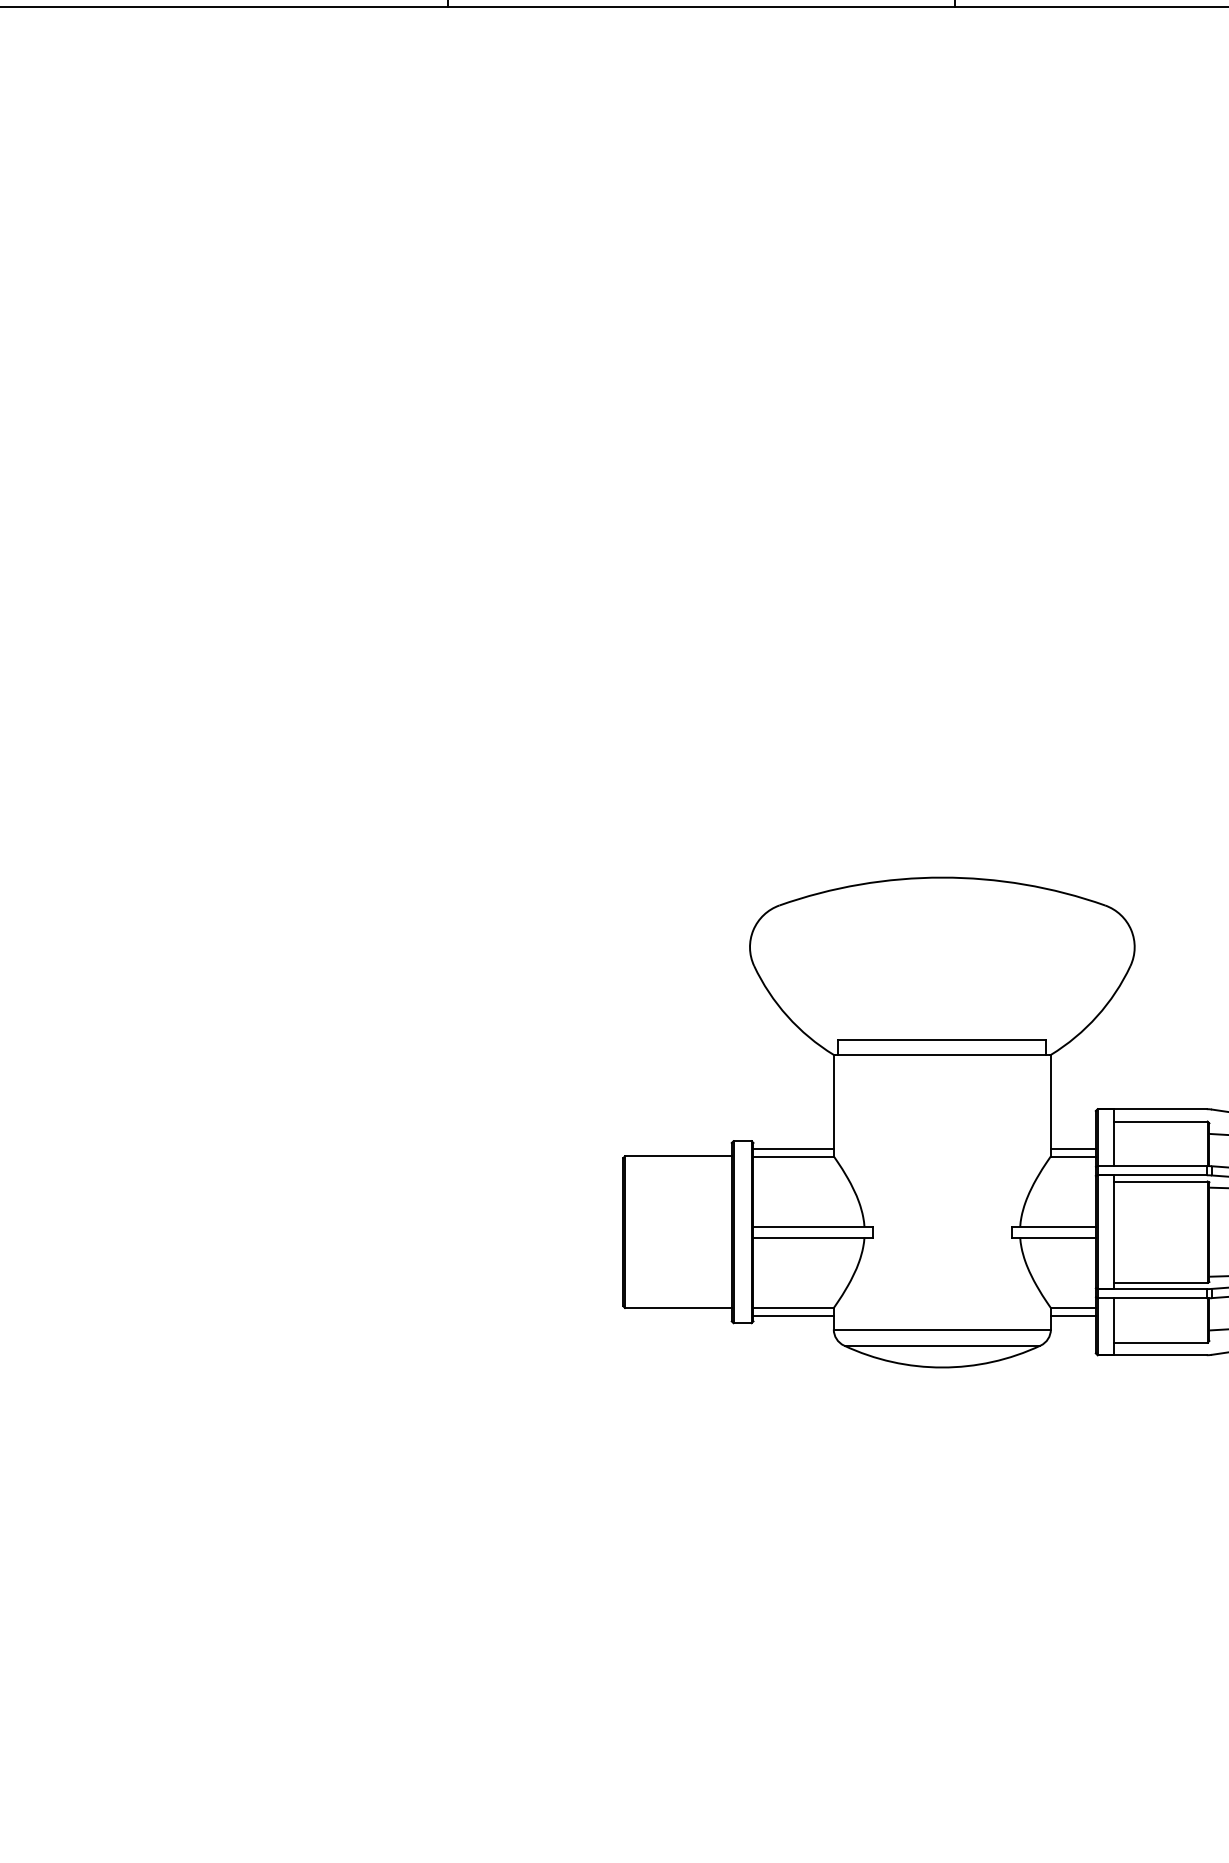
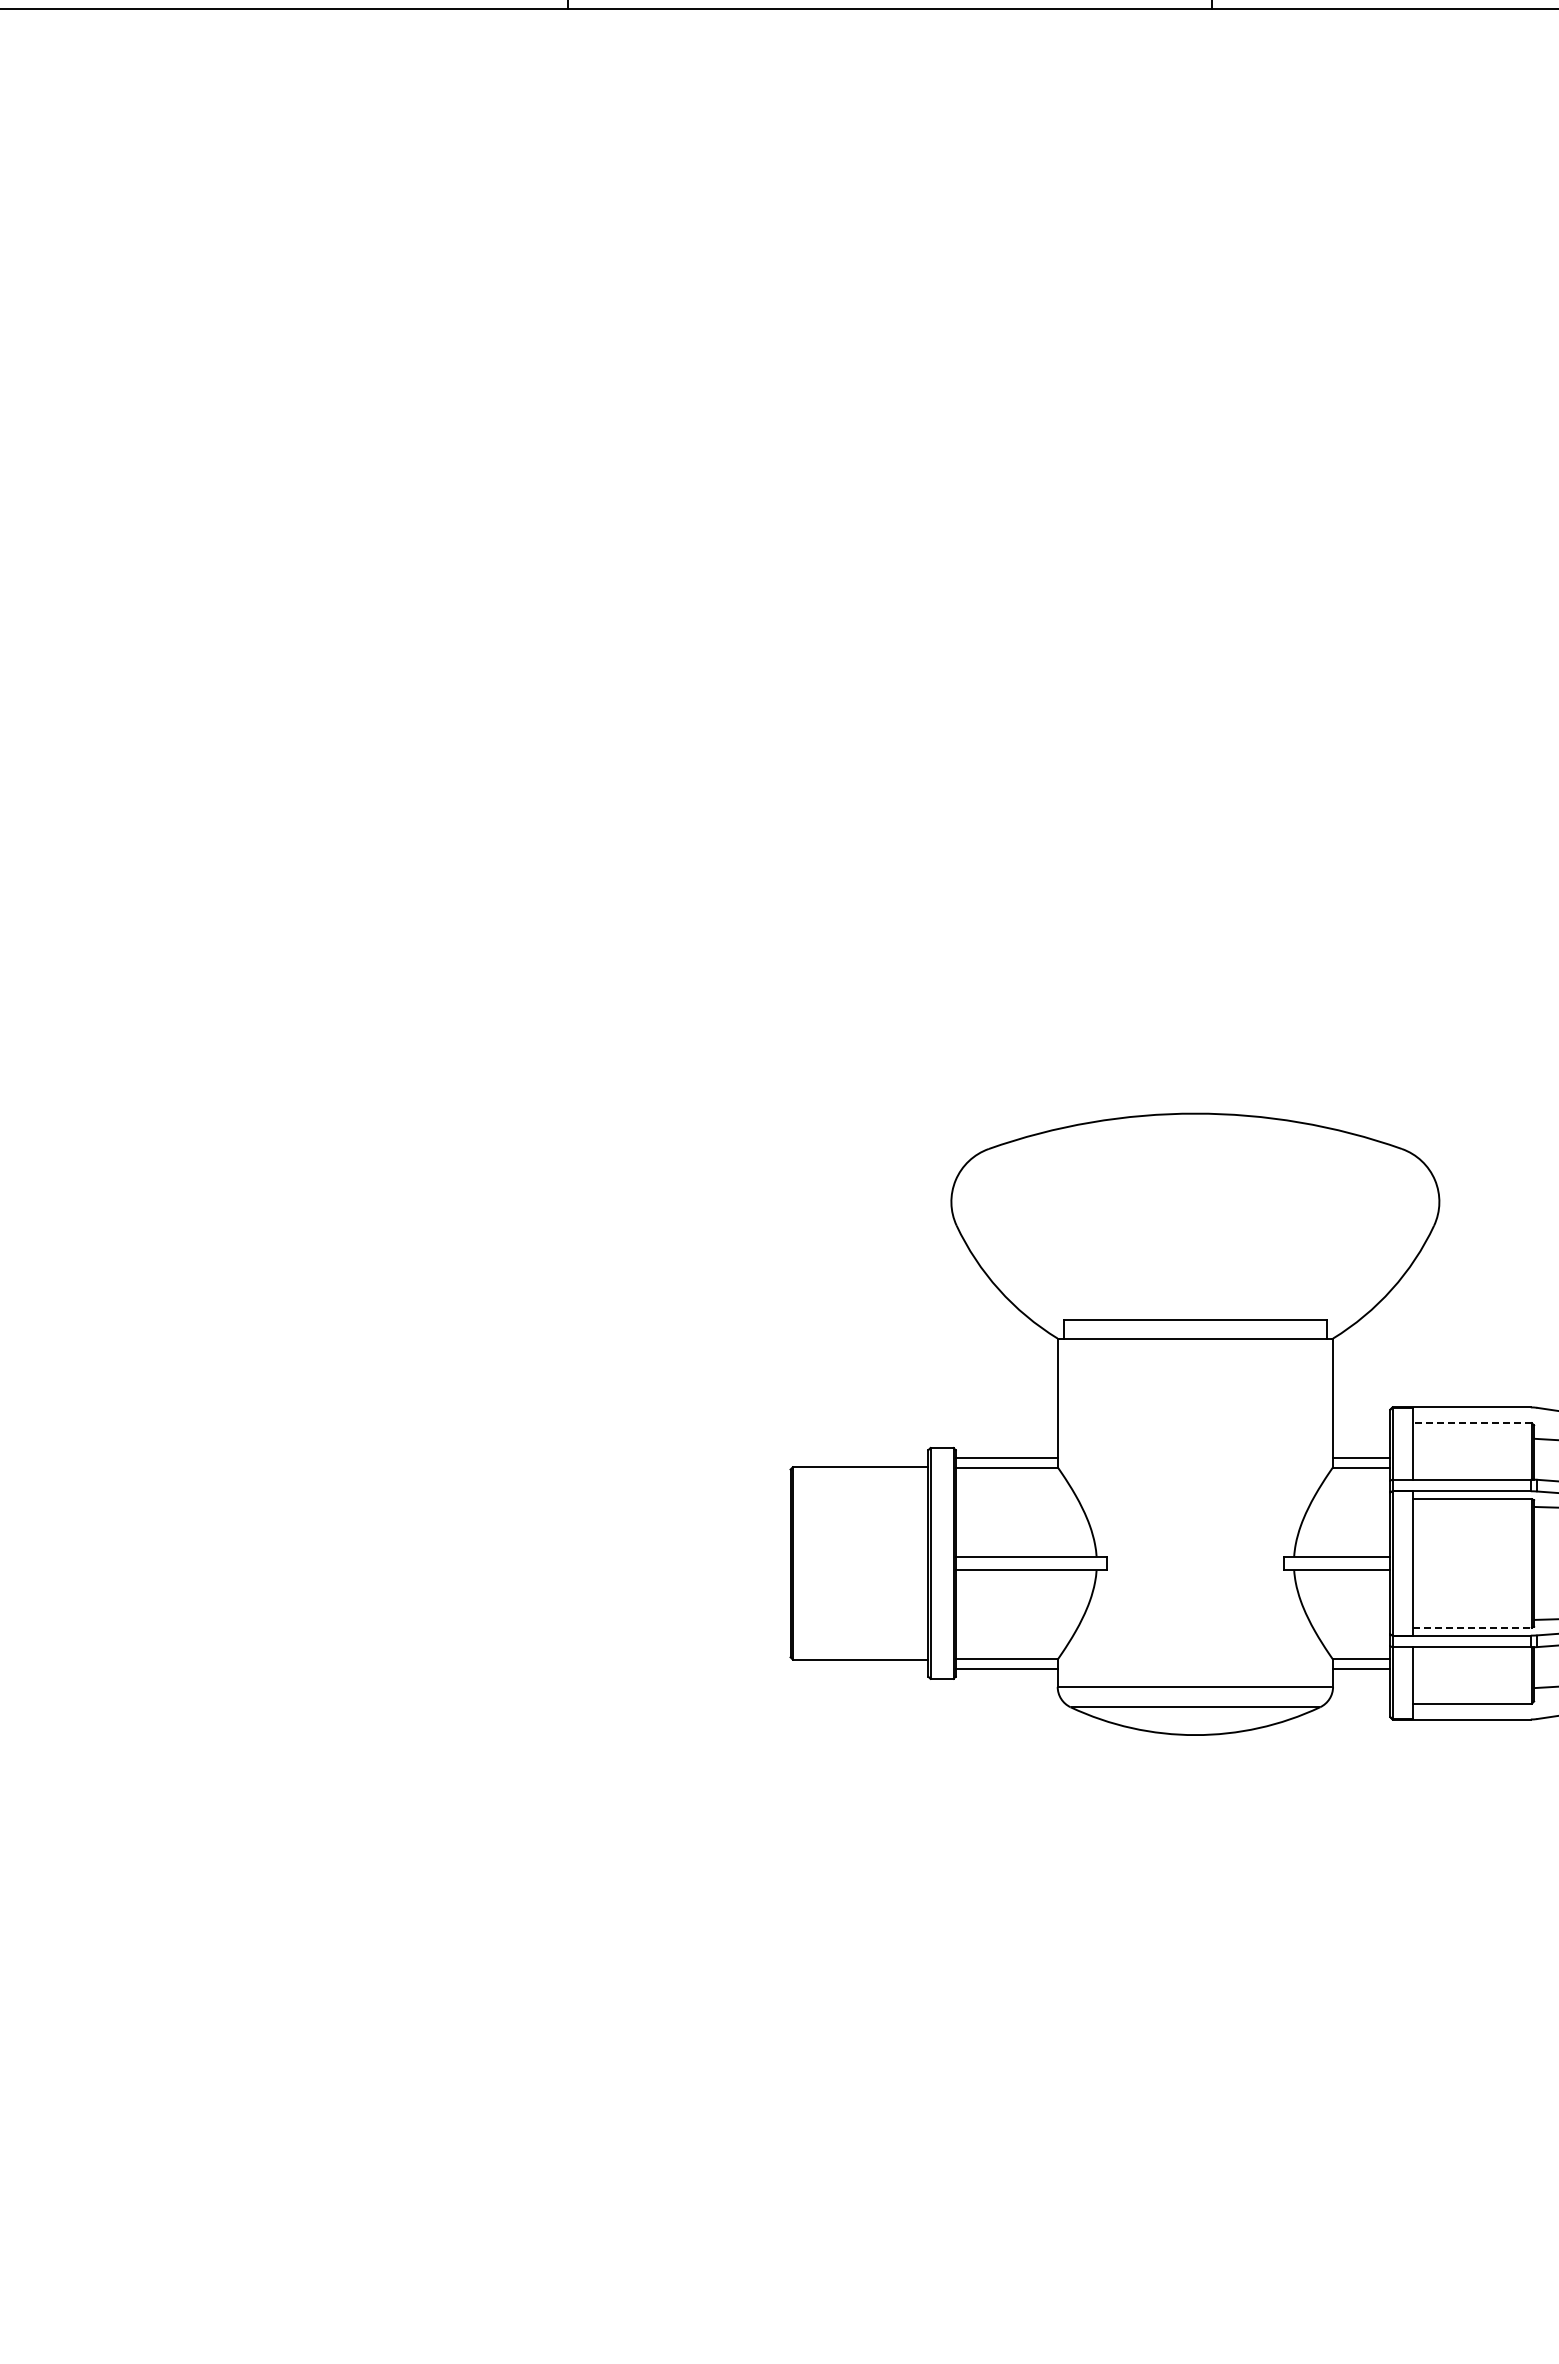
line: (1160, 1121) -> (1472, 1423), solid -> dashed
line: (1160, 1282) -> (1472, 1627), solid -> dashed

